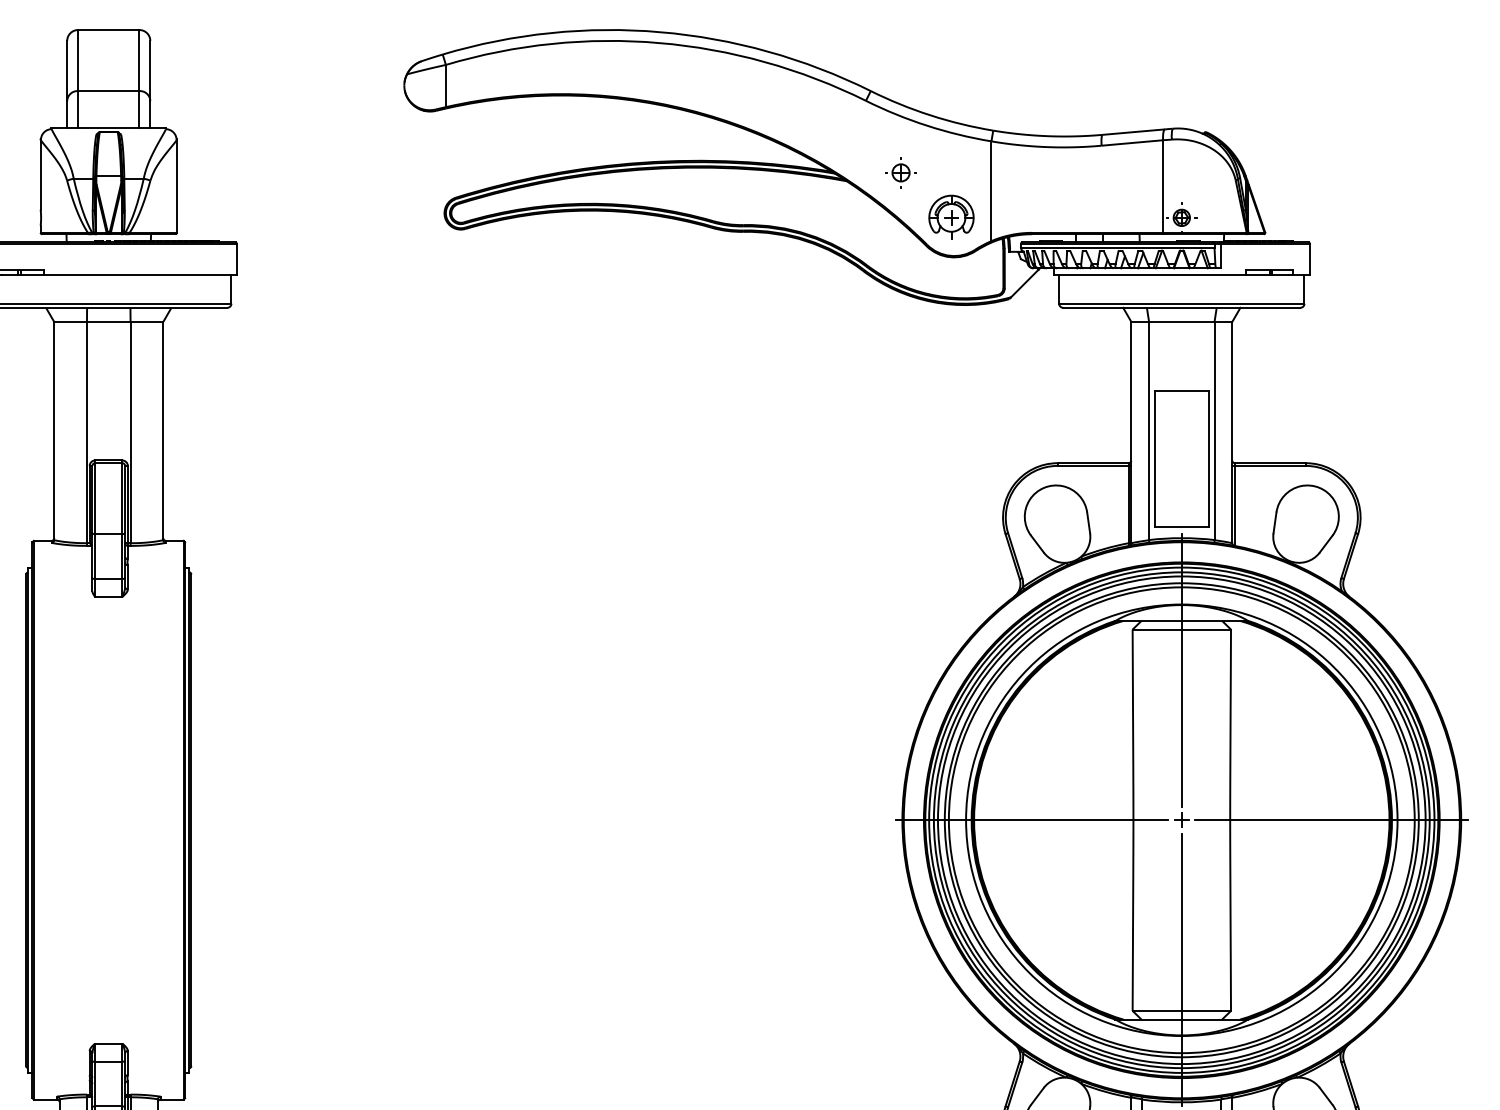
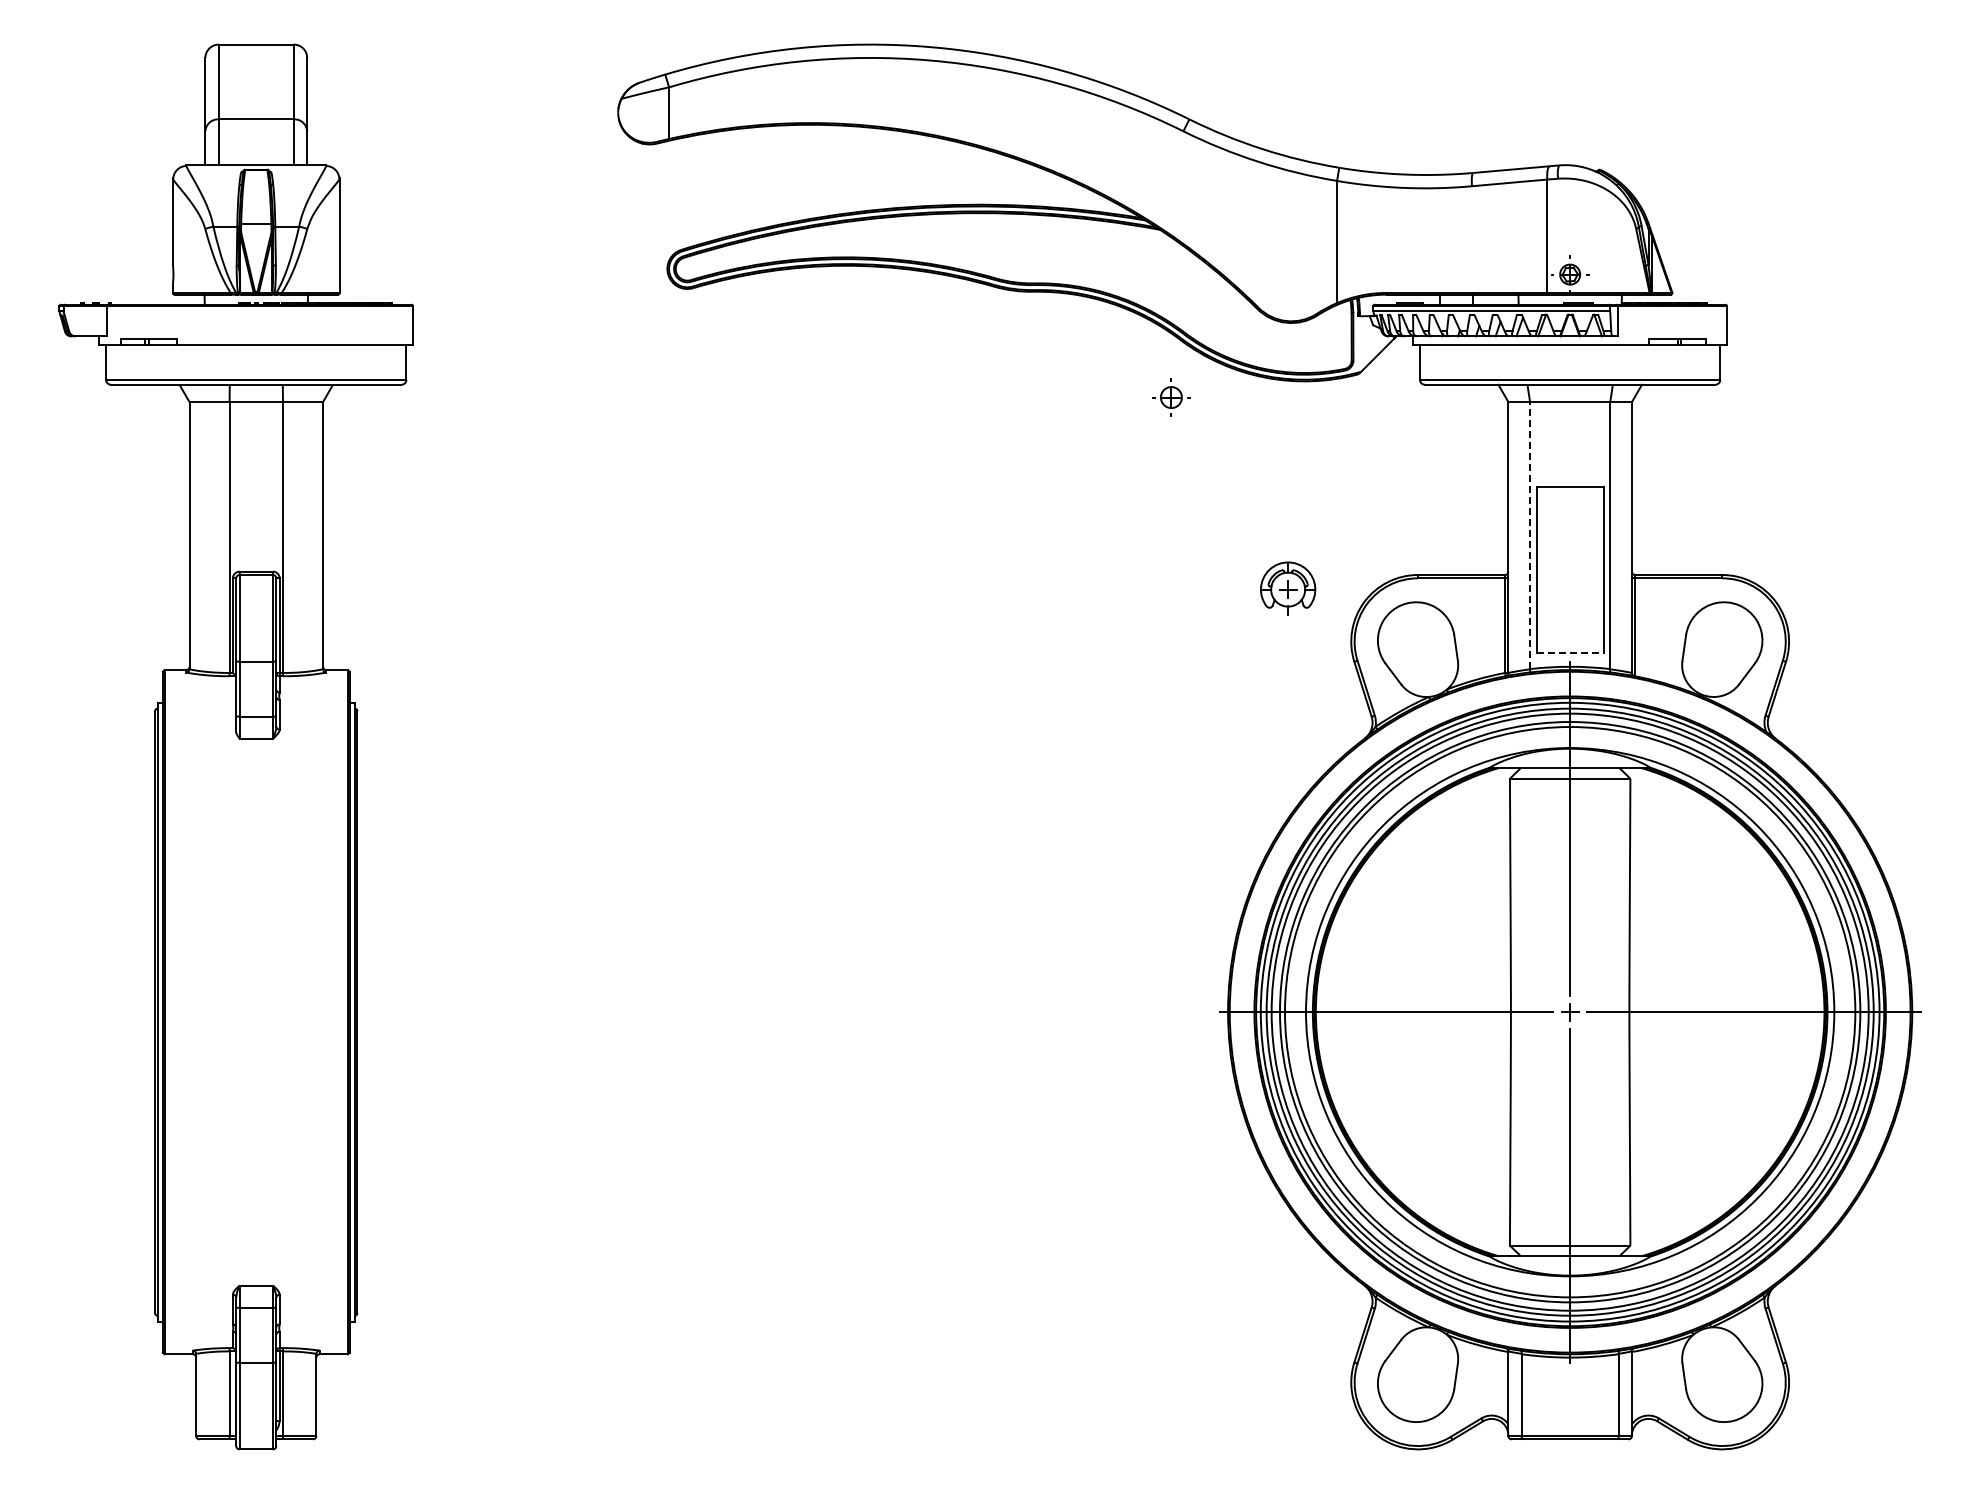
part: (901, 172) -> (1171, 397), moved
part: (951, 216) -> (1288, 588), moved
line: (1149, 430) -> (1530, 535), solid -> dashed
line: (1182, 527) -> (1570, 653), solid -> dashed

